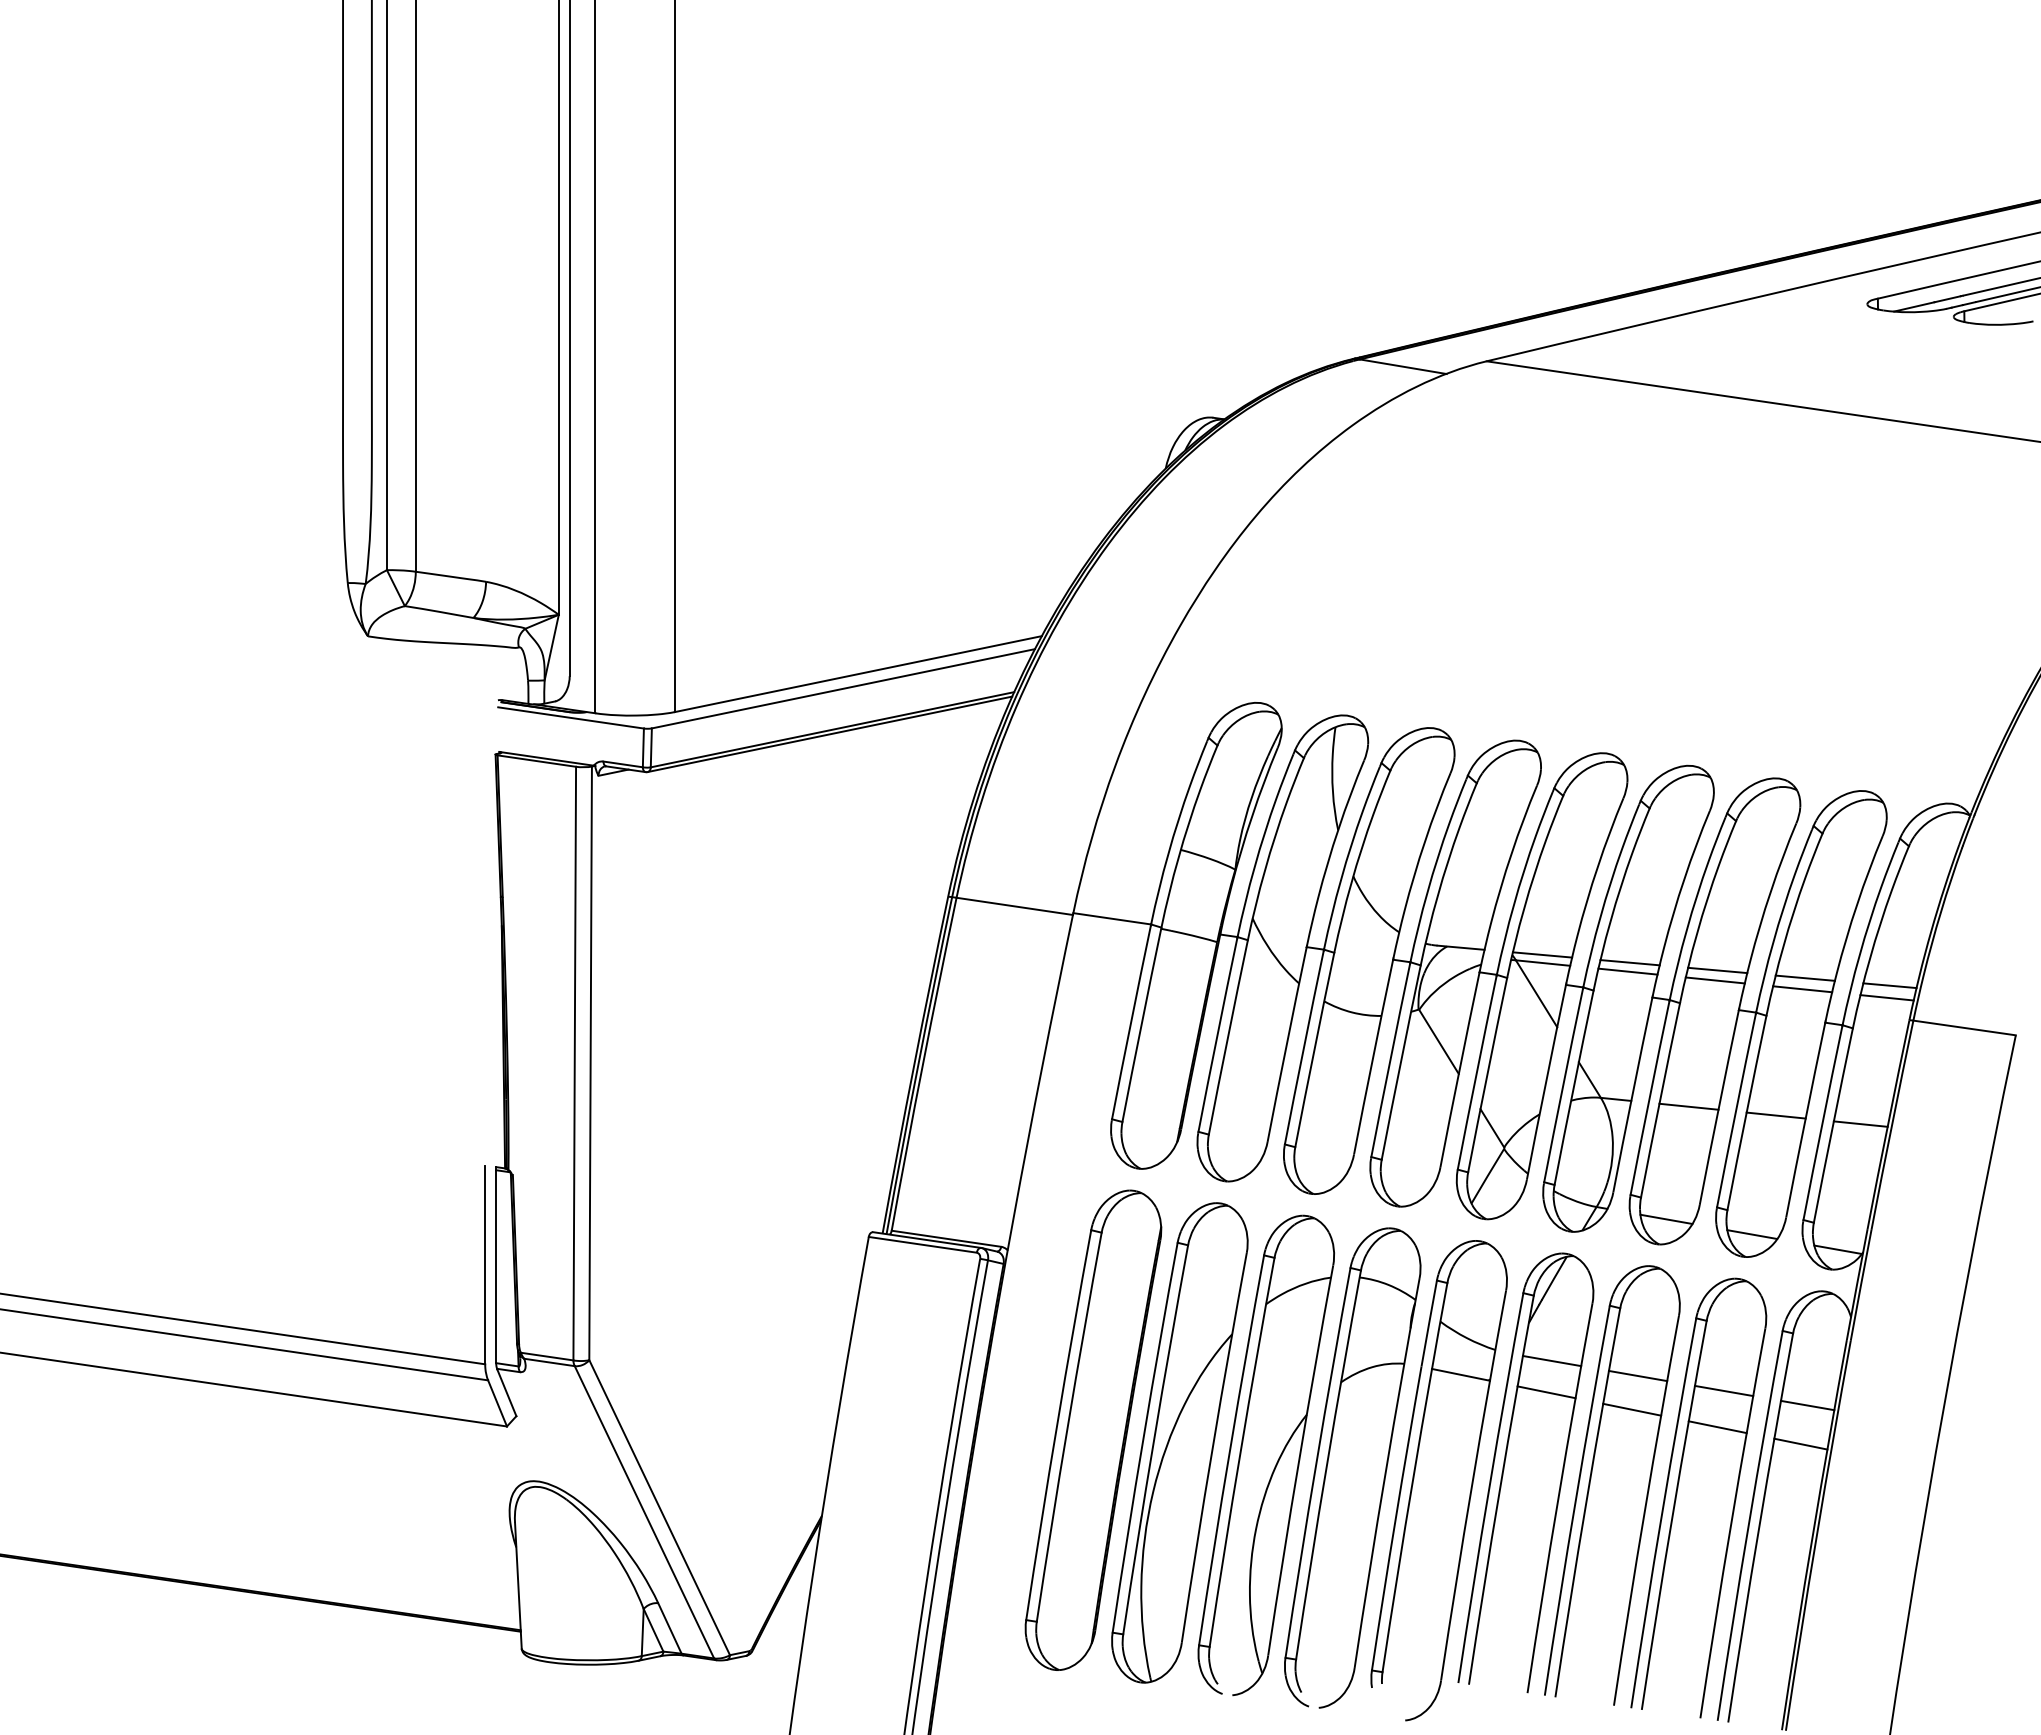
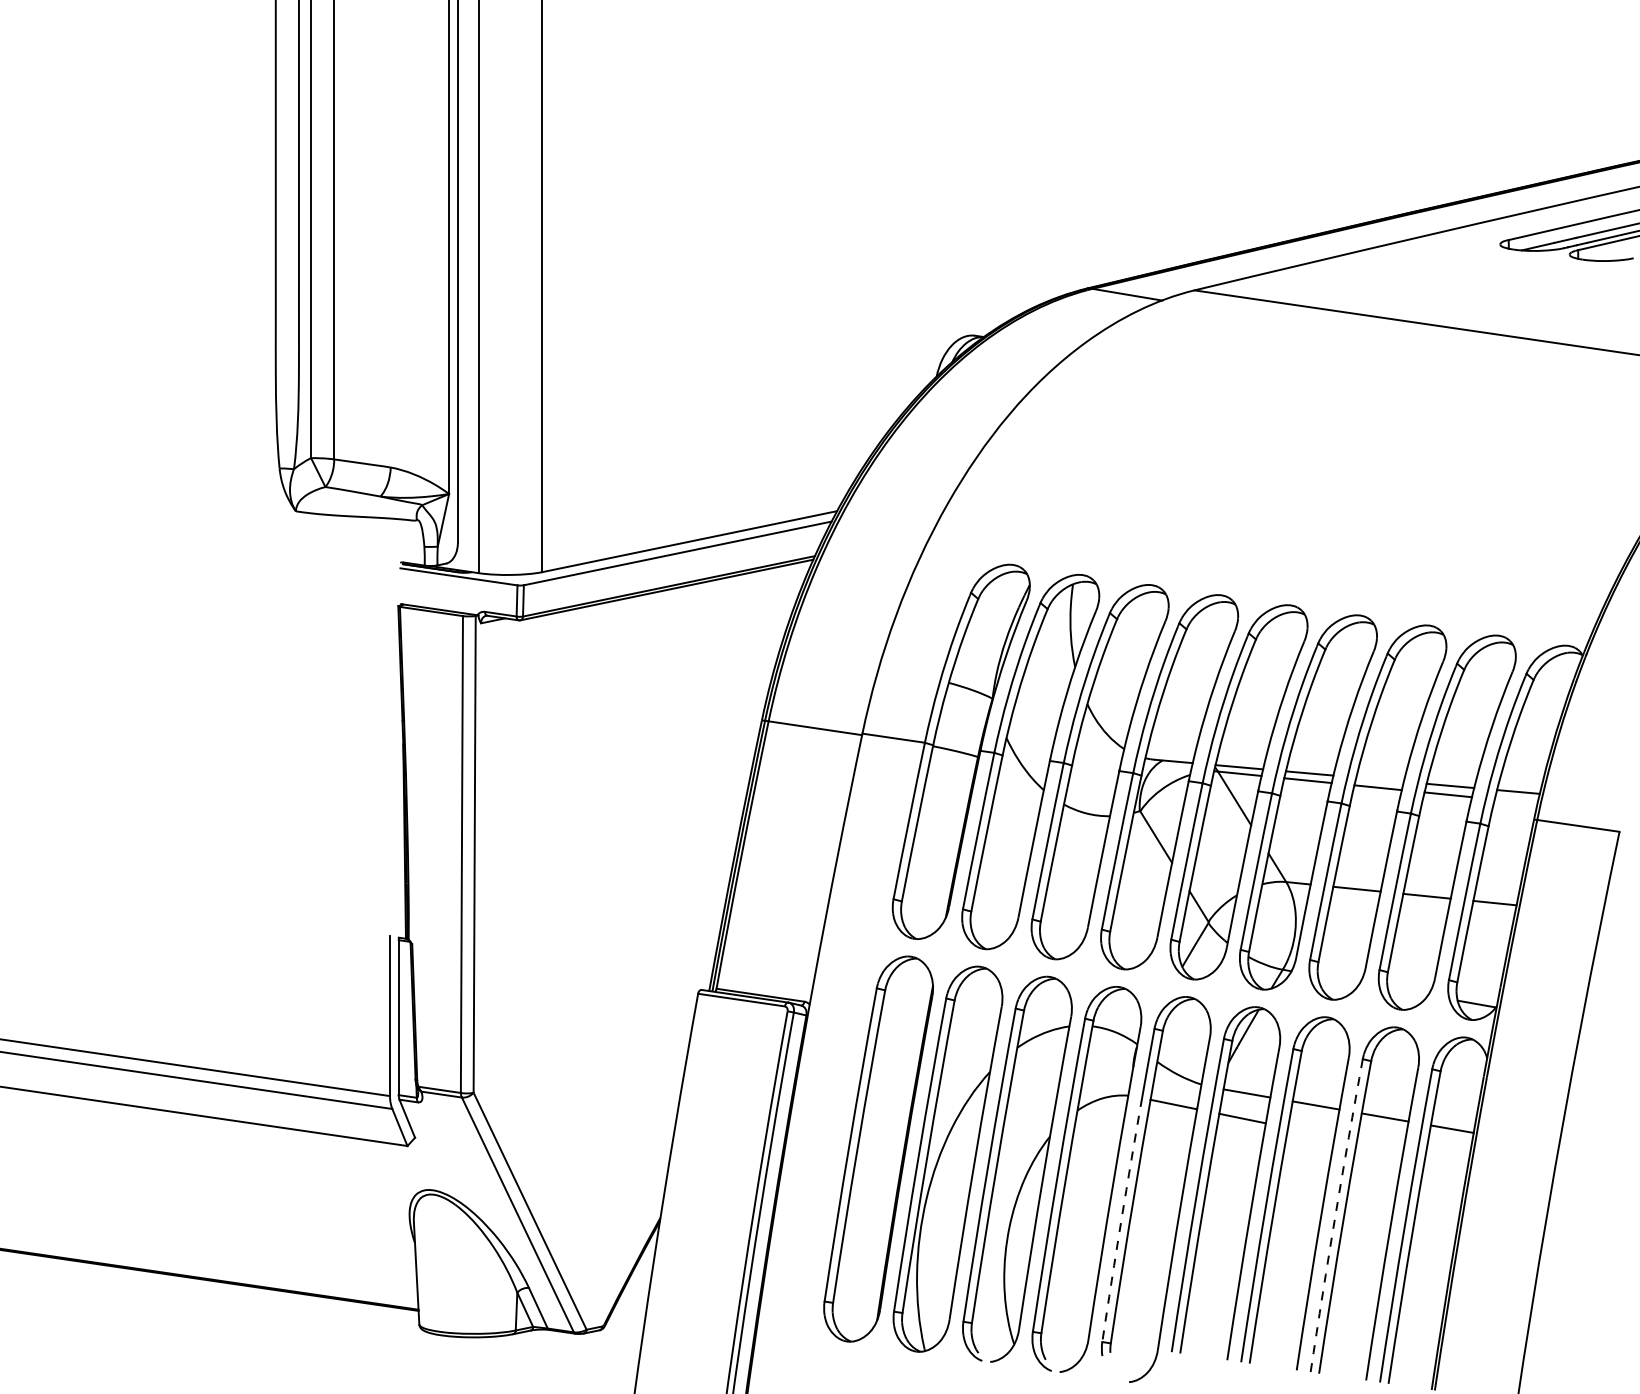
line: (1717, 970) -> (1379, 779), removed
line: (1886, 997) -> (1515, 801), removed
line: (1666, 1218) -> (1338, 978), removed
line: (1752, 1234) -> (1408, 991), removed
line: (1632, 1409) -> (1311, 1132), removed
line: (1717, 1427) -> (1379, 1146), removed
line: (1800, 1443) -> (1446, 1159), removed
arc: (1662, 1513) -> (1335, 1215), solid -> dashed
arc: (1395, 1518) -> (1121, 1219), solid -> dashed

